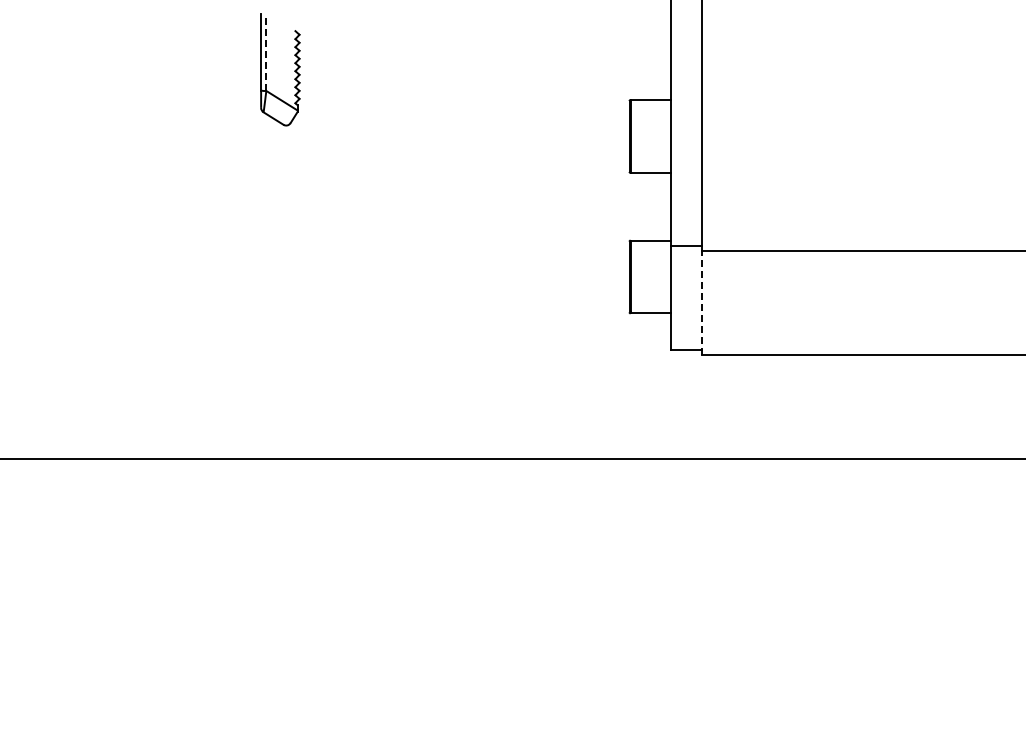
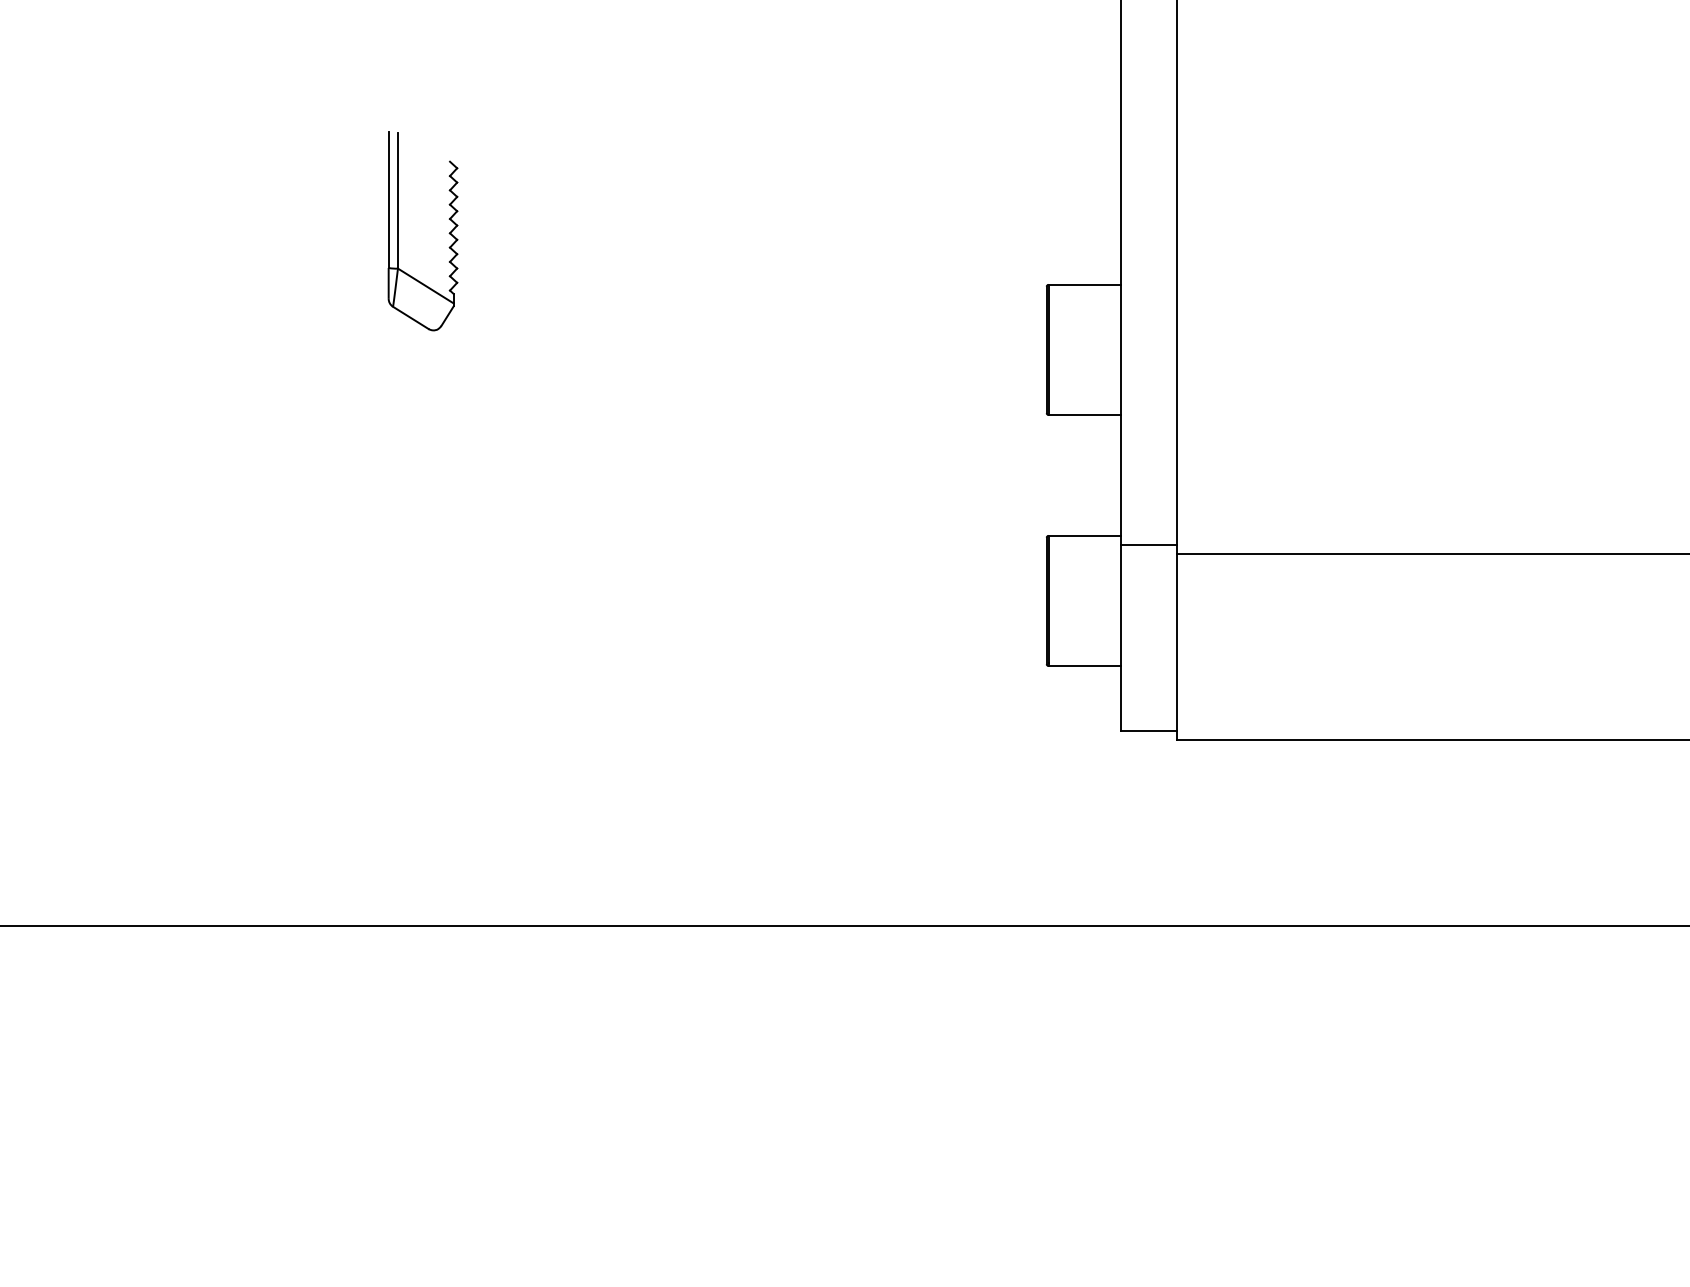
line: (266, 52) -> (398, 199), dashed -> solid
line: (702, 302) -> (1177, 646), dashed -> solid

